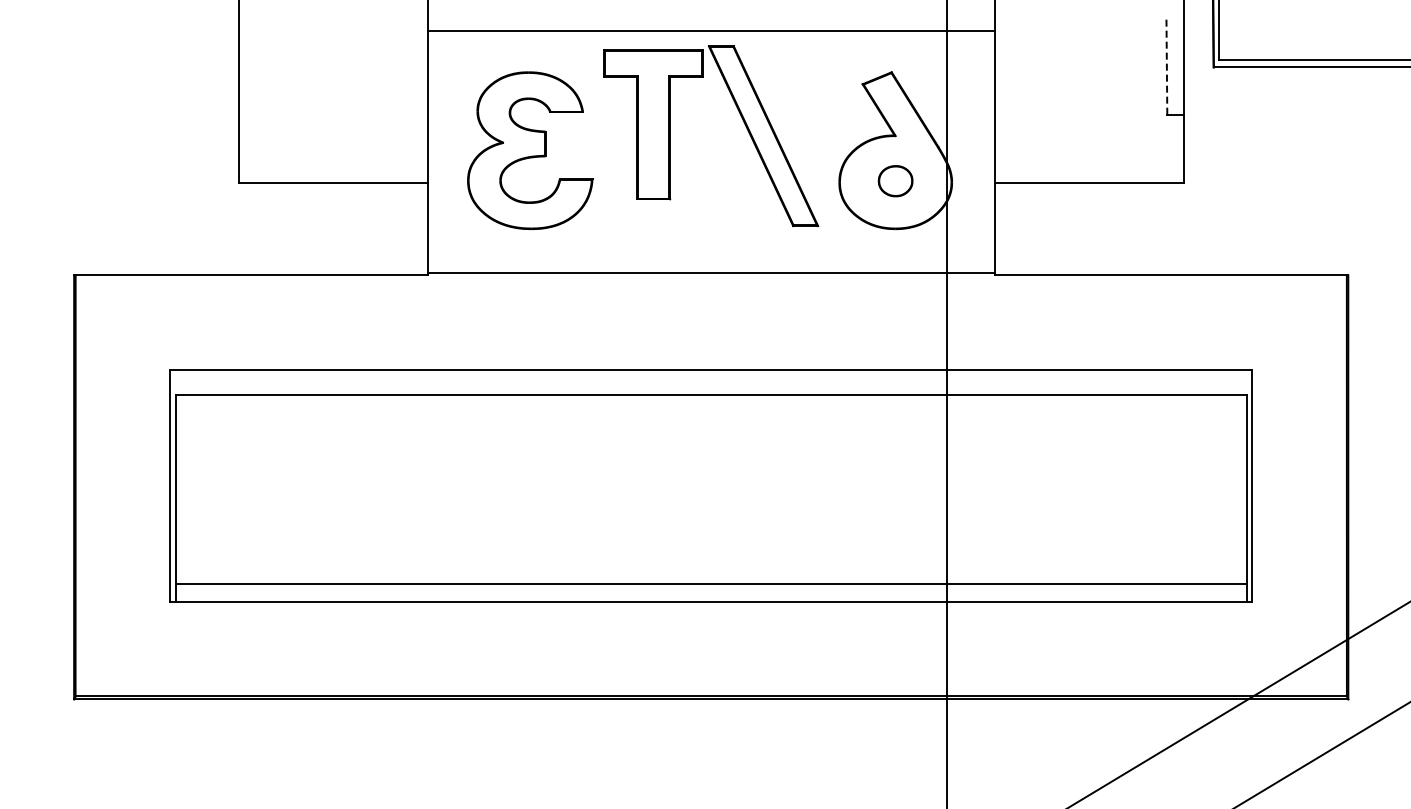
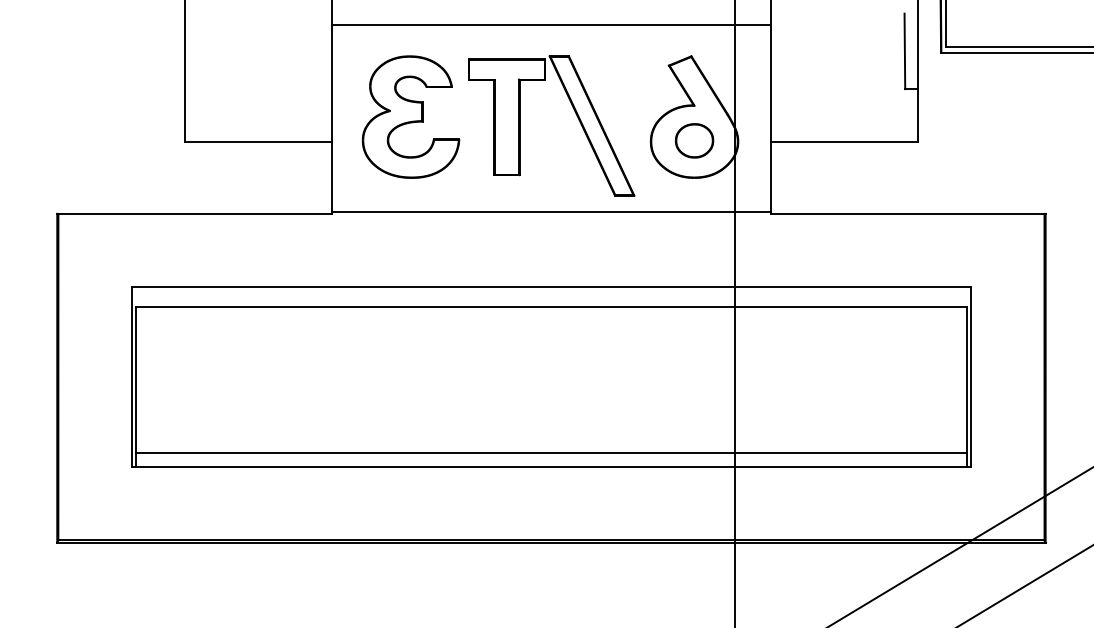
line: (1166, 65) -> (904, 51), dashed -> solid
part: (742, 120) -> (575, 113), moved
part: (895, 180) -> (694, 140), size x1.43

